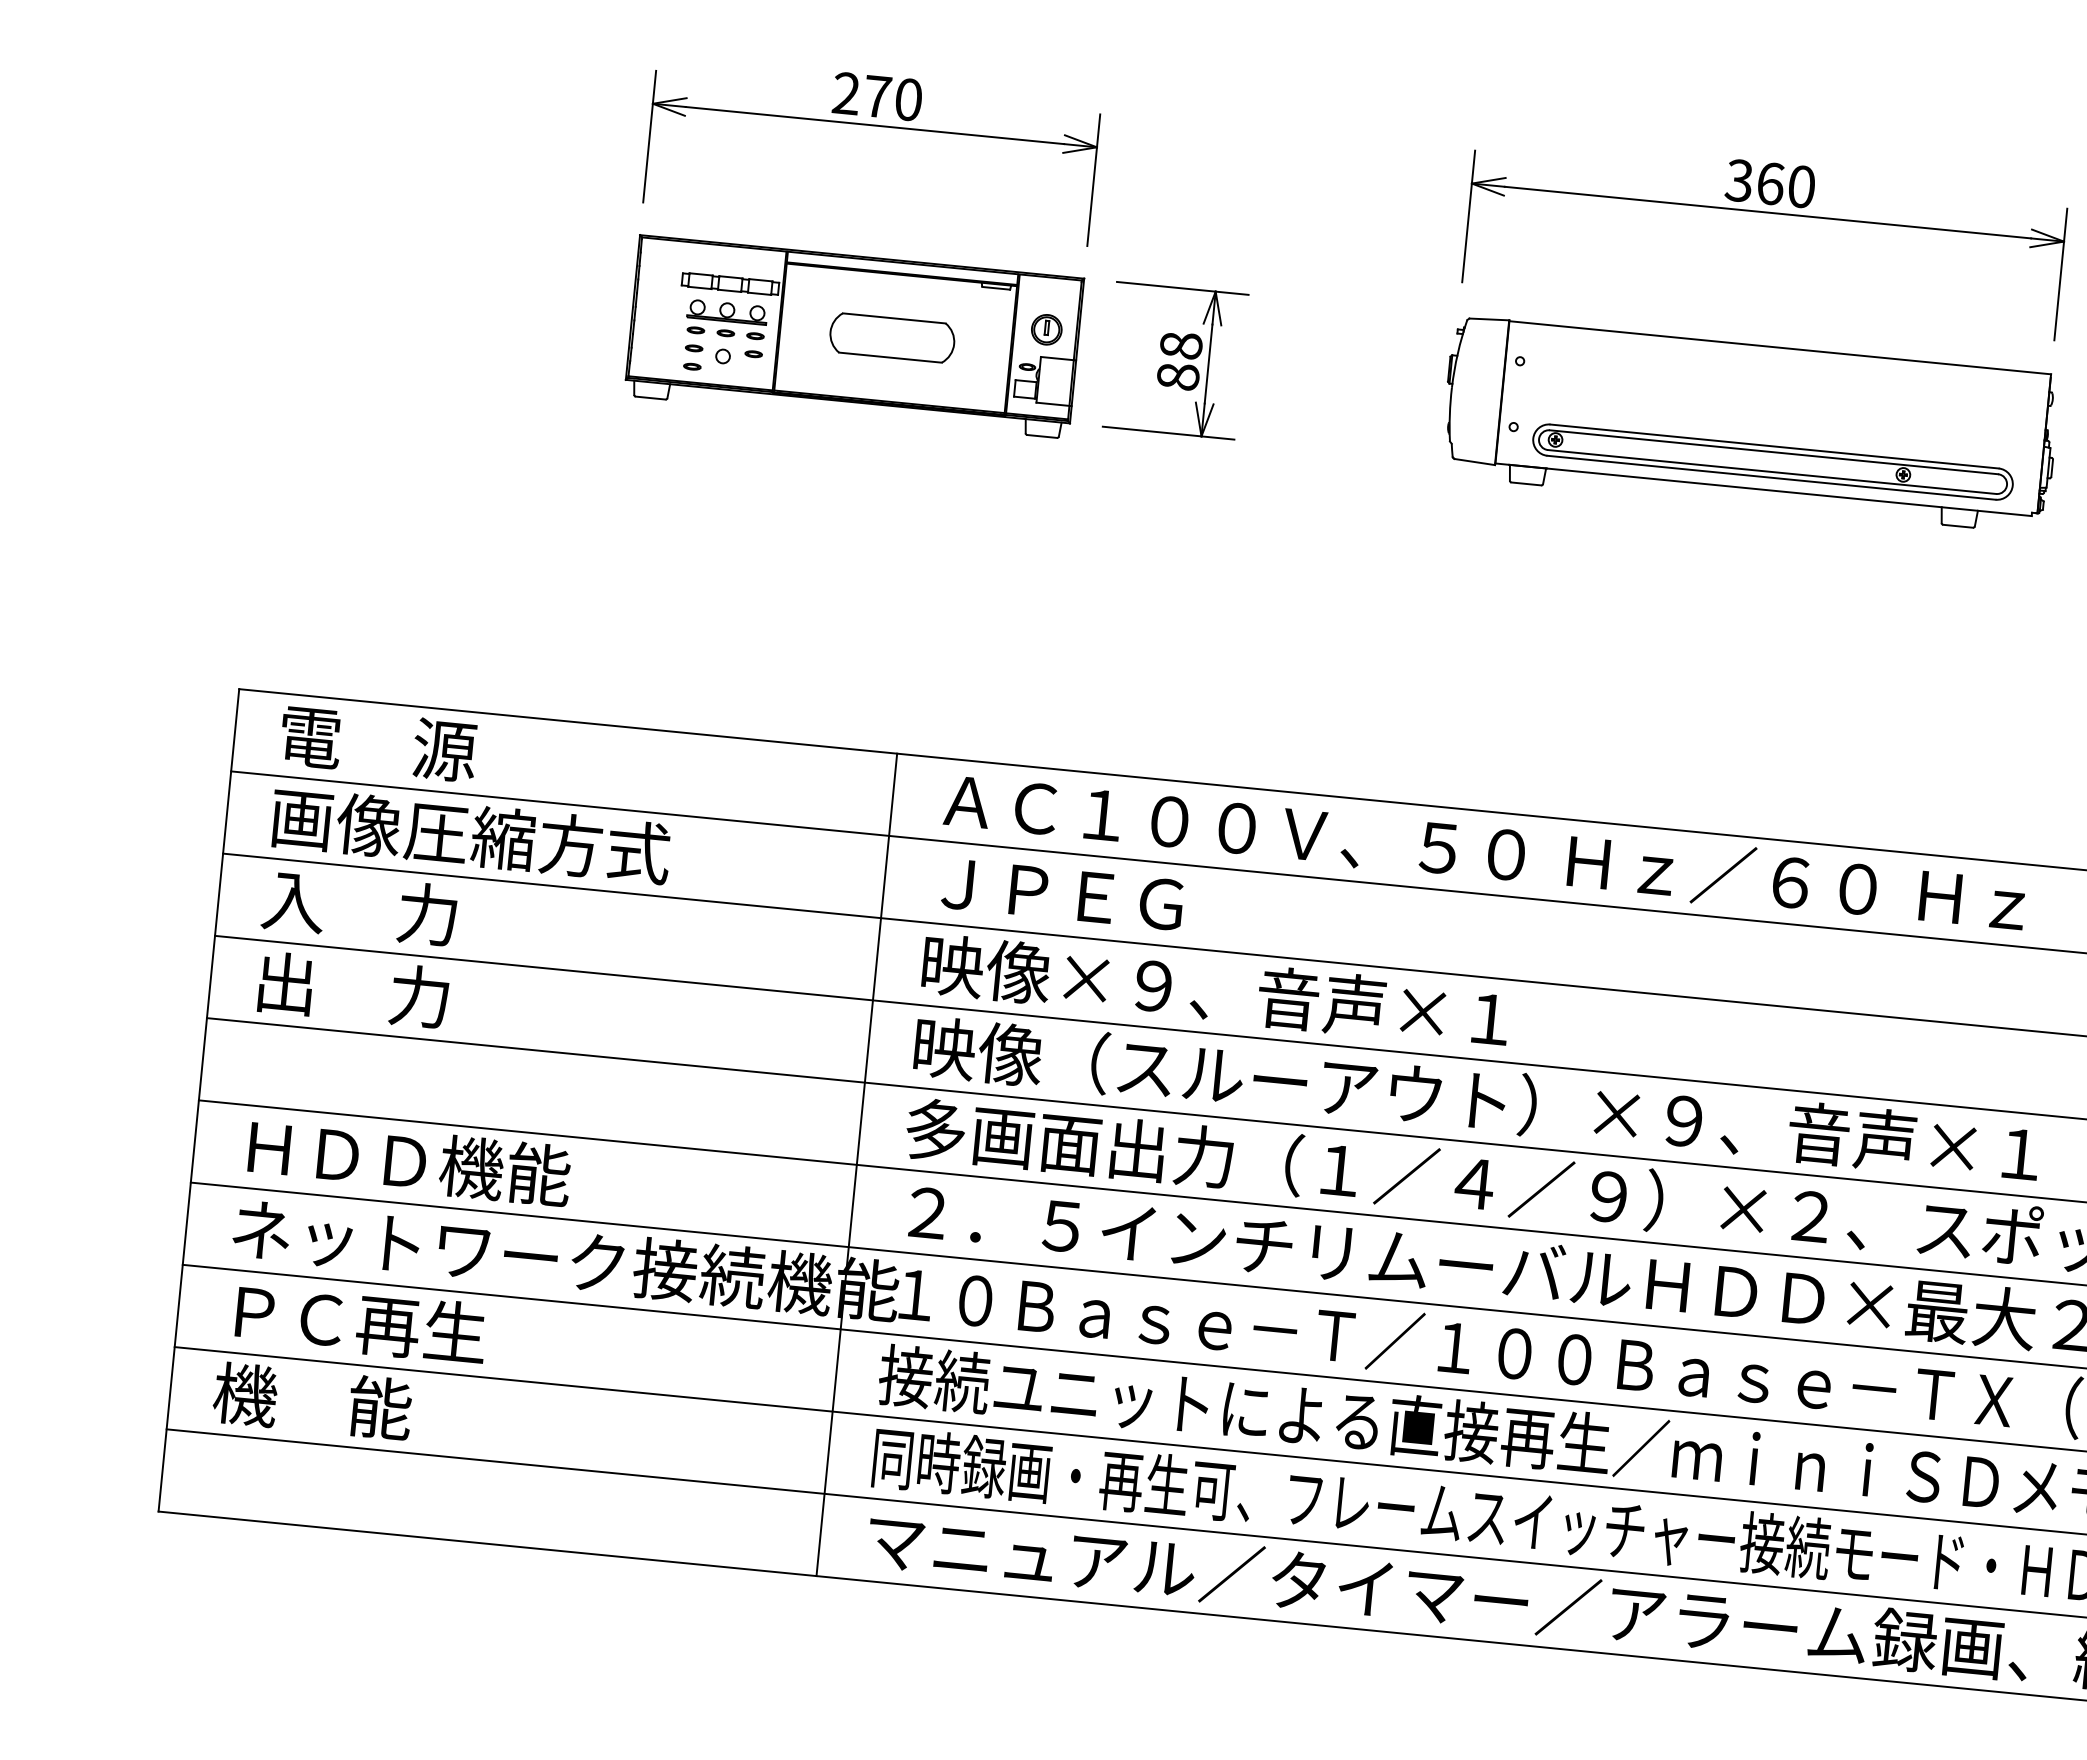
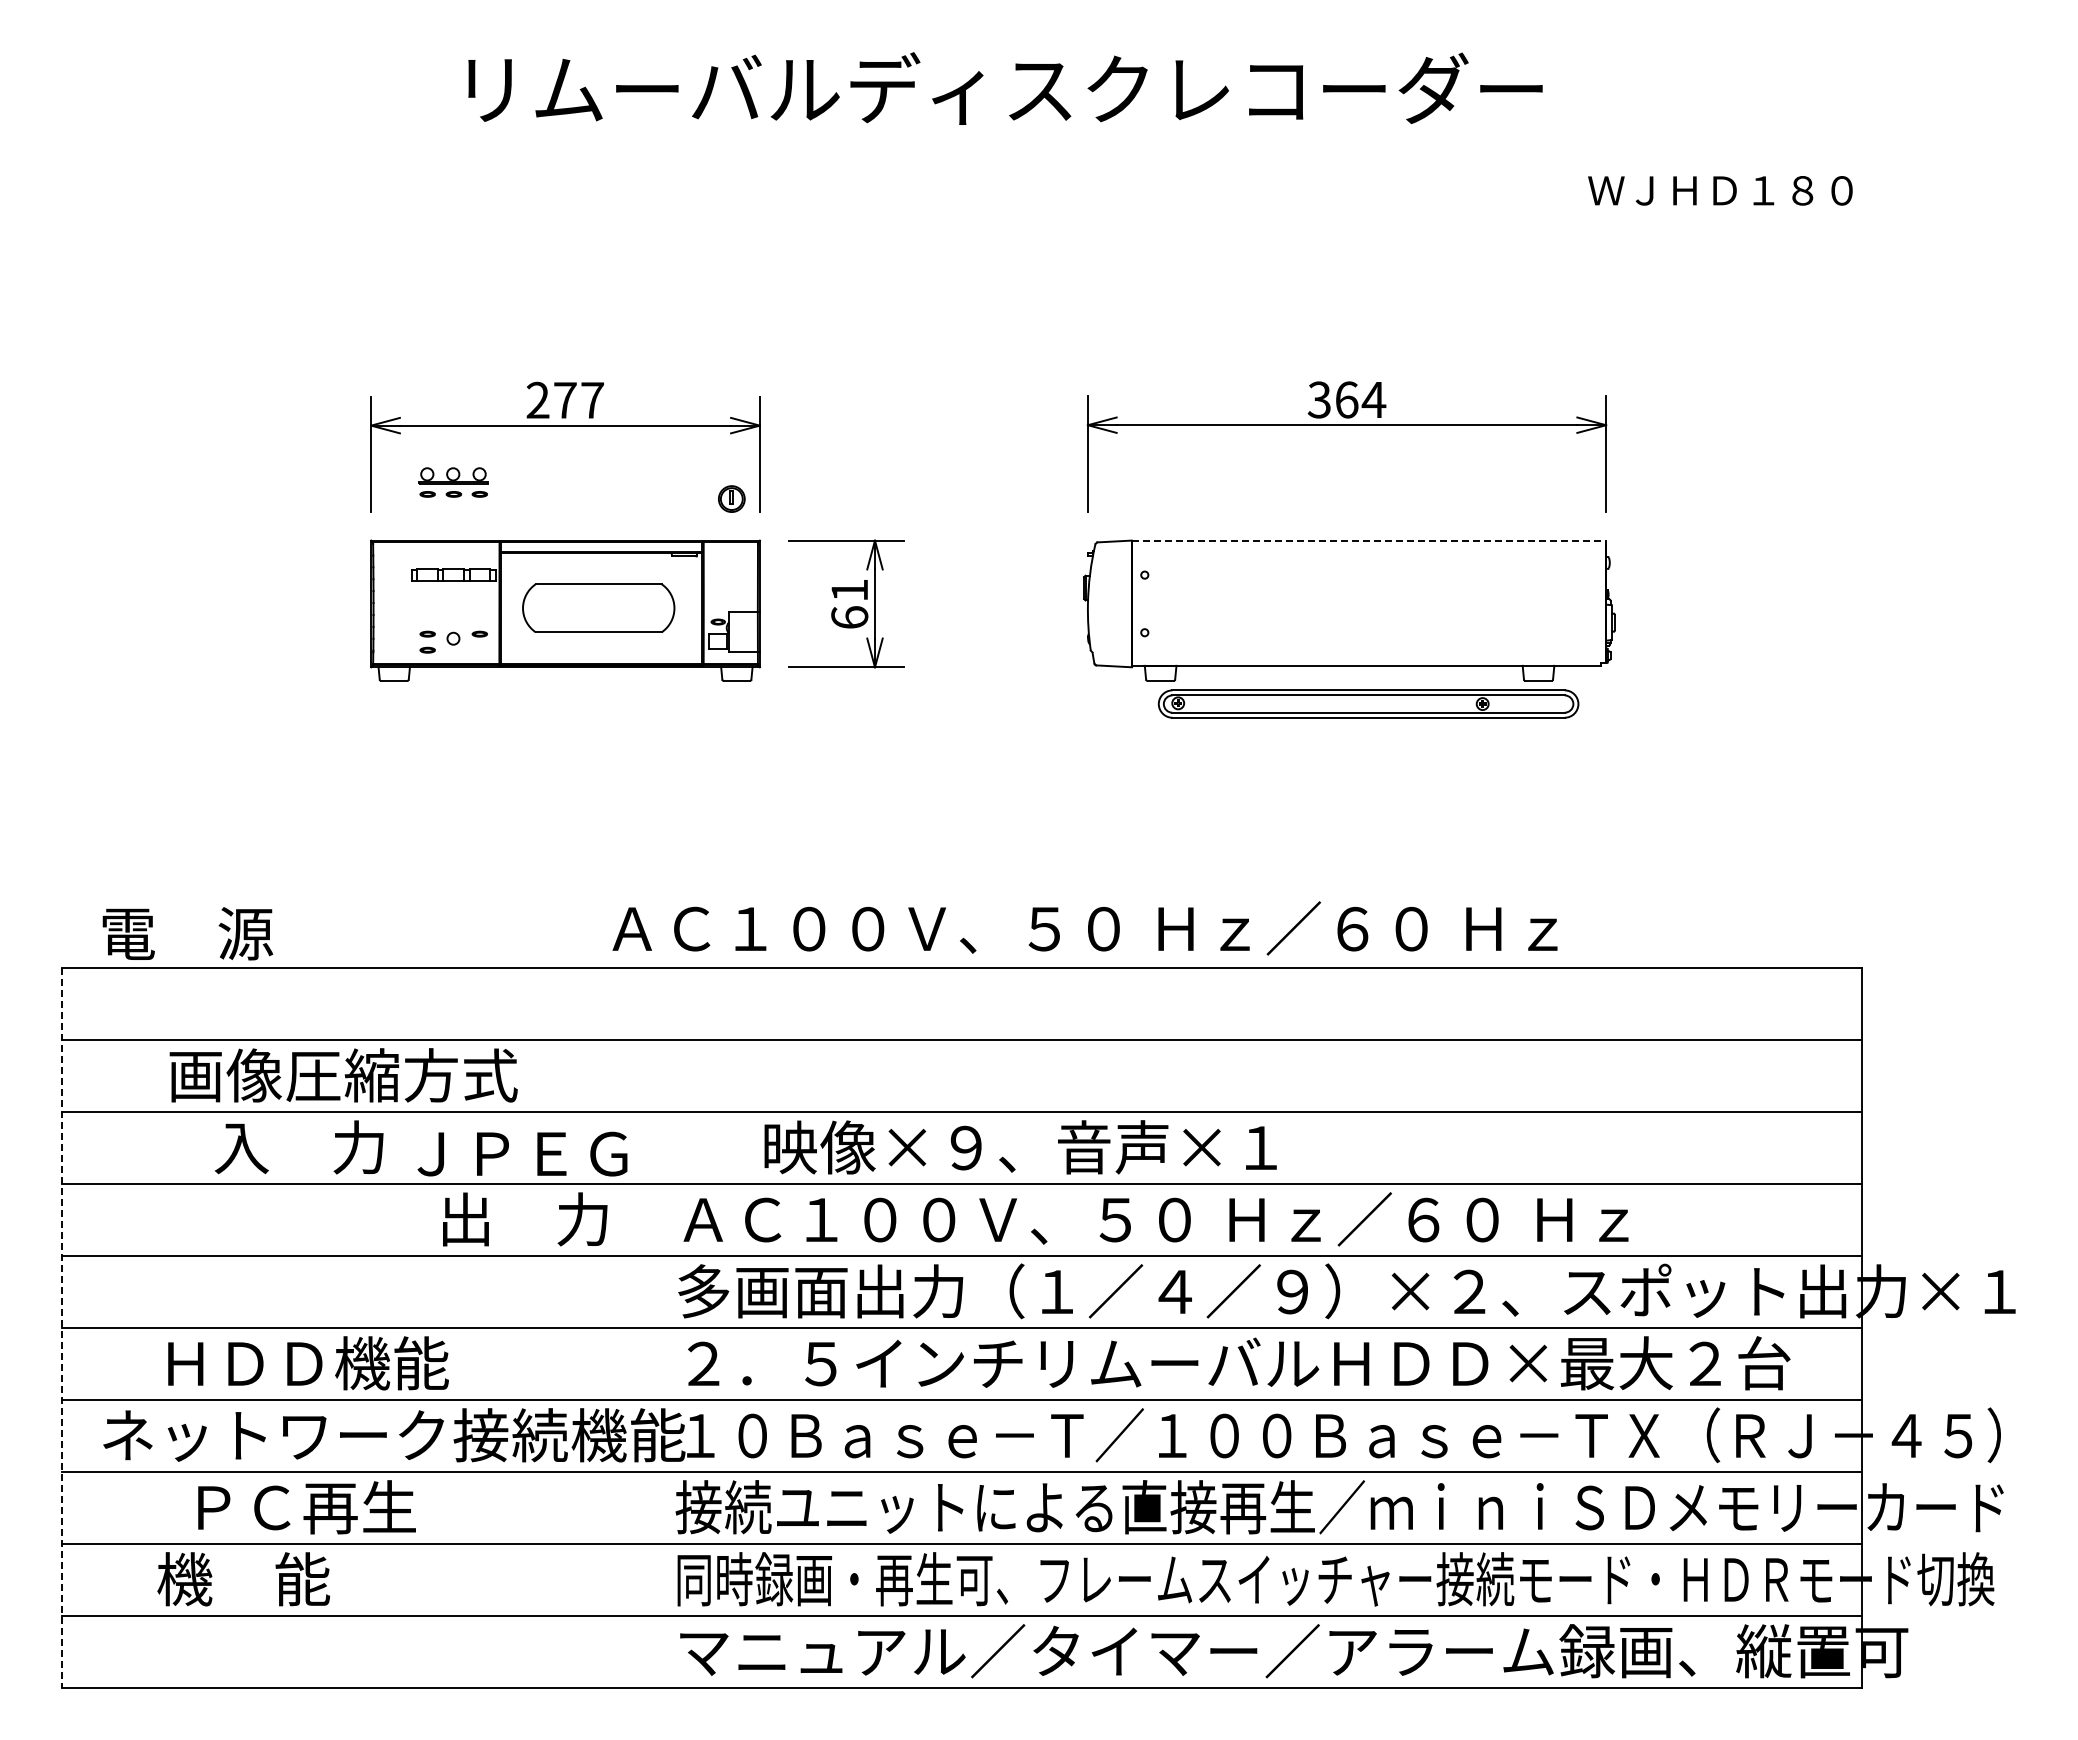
text: (908, 98) -> (592, 399), 270 -> 277
text: (1801, 186) -> (1373, 399), 360 -> 364
part: (726, 319) -> (453, 482), moved
part: (1046, 329) -> (731, 498), moved
part: (892, 338) -> (598, 608), size x1.4
line: (1780, 348) -> (1369, 541), solid -> dashed
text: (1179, 360) -> (849, 603), 88 -> 61
part: (1772, 461) -> (1368, 703), moved
text: (378, 743) -> (187, 933), moved
text: (470, 835) -> (343, 1075), moved
text: (1484, 851) -> (1084, 928), moved
text: (1062, 893) -> (522, 1153), moved
text: (358, 907) -> (298, 1147), moved
text: (354, 990) -> (525, 1219), moved
text: (1215, 991) -> (1020, 1147), moved
line: (199, 1100) -> (62, 1328), solid -> dashed
text: (1477, 1100) -> (1170, 1219), 映像（スルーアウト）×９、音声×１ -> ＡＣ１００Ｖ、５０ Ｈｚ／６０ Ｈｚ
text: (409, 1161) -> (308, 1363), moved
line: (857, 1165) -> (638, 1328), removed
text: (360, 1323) -> (306, 1507), moved
text: (312, 1401) -> (243, 1579), moved

